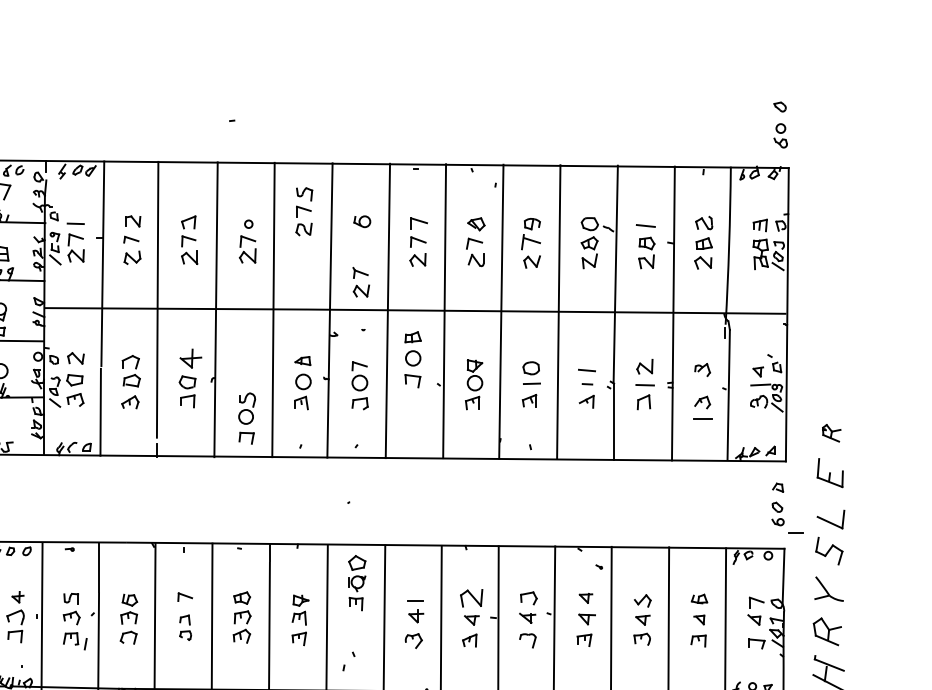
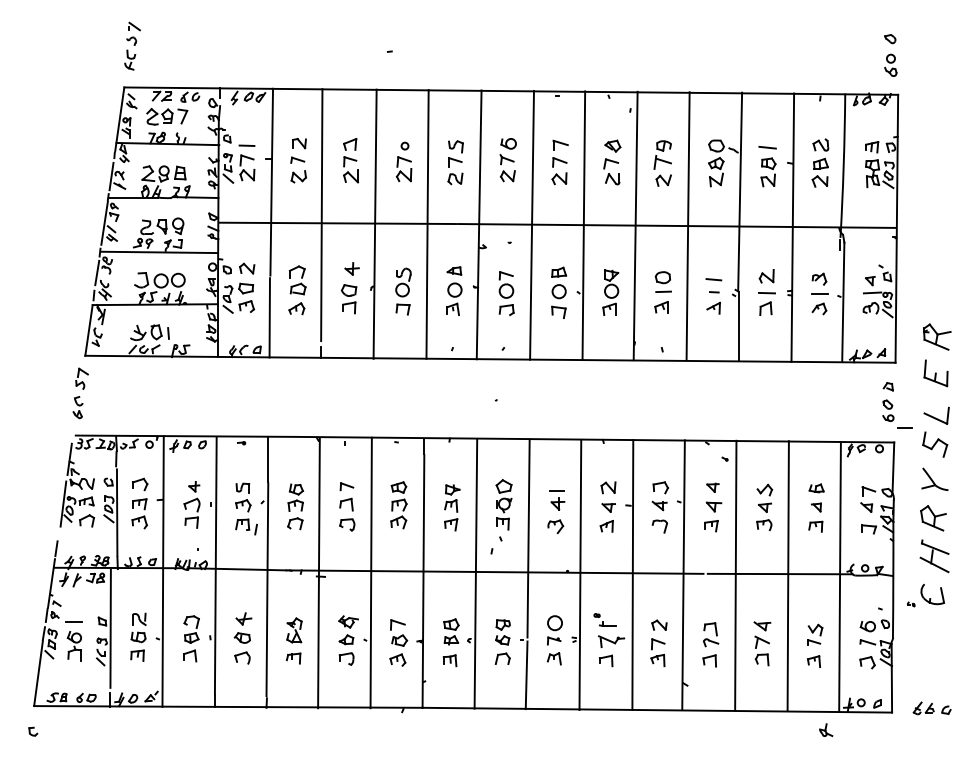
part: (304, 211) -> (455, 162), moved
part: (361, 282) -> (507, 168), moved
part: (190, 358) -> (351, 268), size x0.71
part: (413, 359) -> (559, 292), moved
part: (247, 418) -> (403, 291), moved
line: (702, 418) -> (819, 293), moved
part: (831, 432) -> (937, 336), size x1.67
part: (356, 582) -> (503, 504), moved
part: (471, 598) -> (608, 487), size x0.71
part: (185, 627) -> (347, 514), size x1.43

